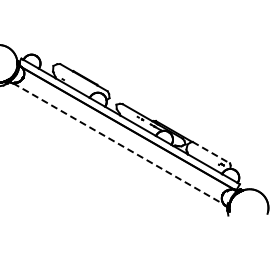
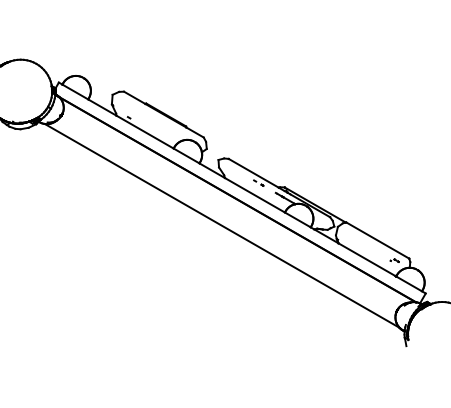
line: (118, 143) -> (221, 225), dashed -> solid
line: (211, 152) -> (378, 240), dashed -> solid

